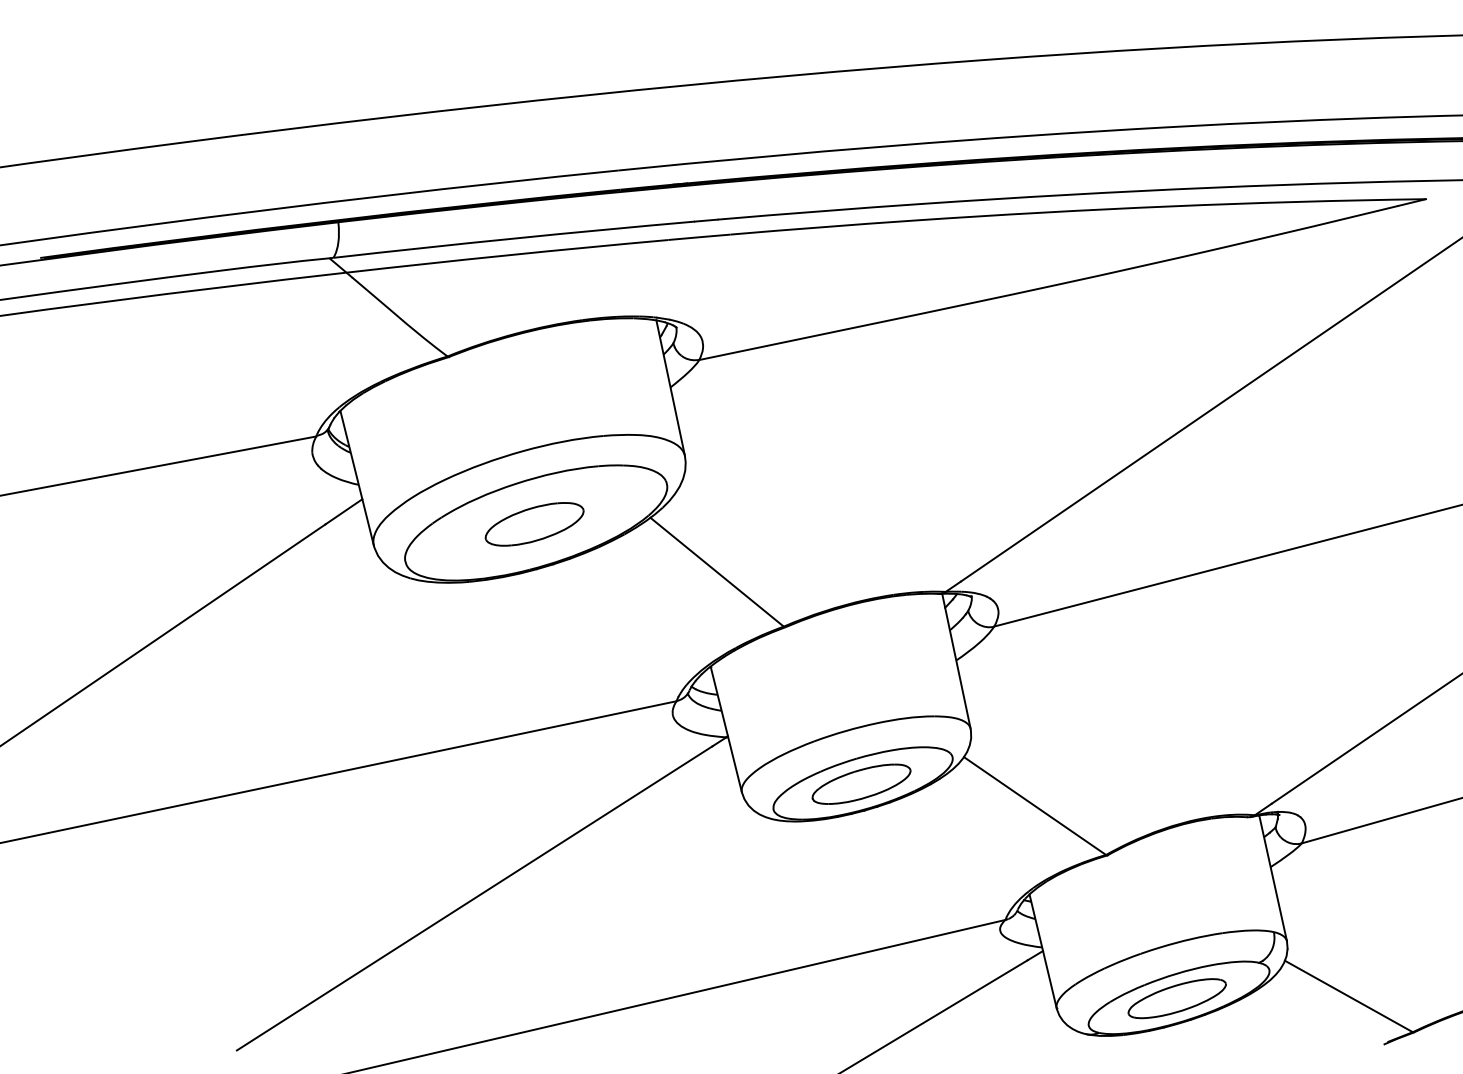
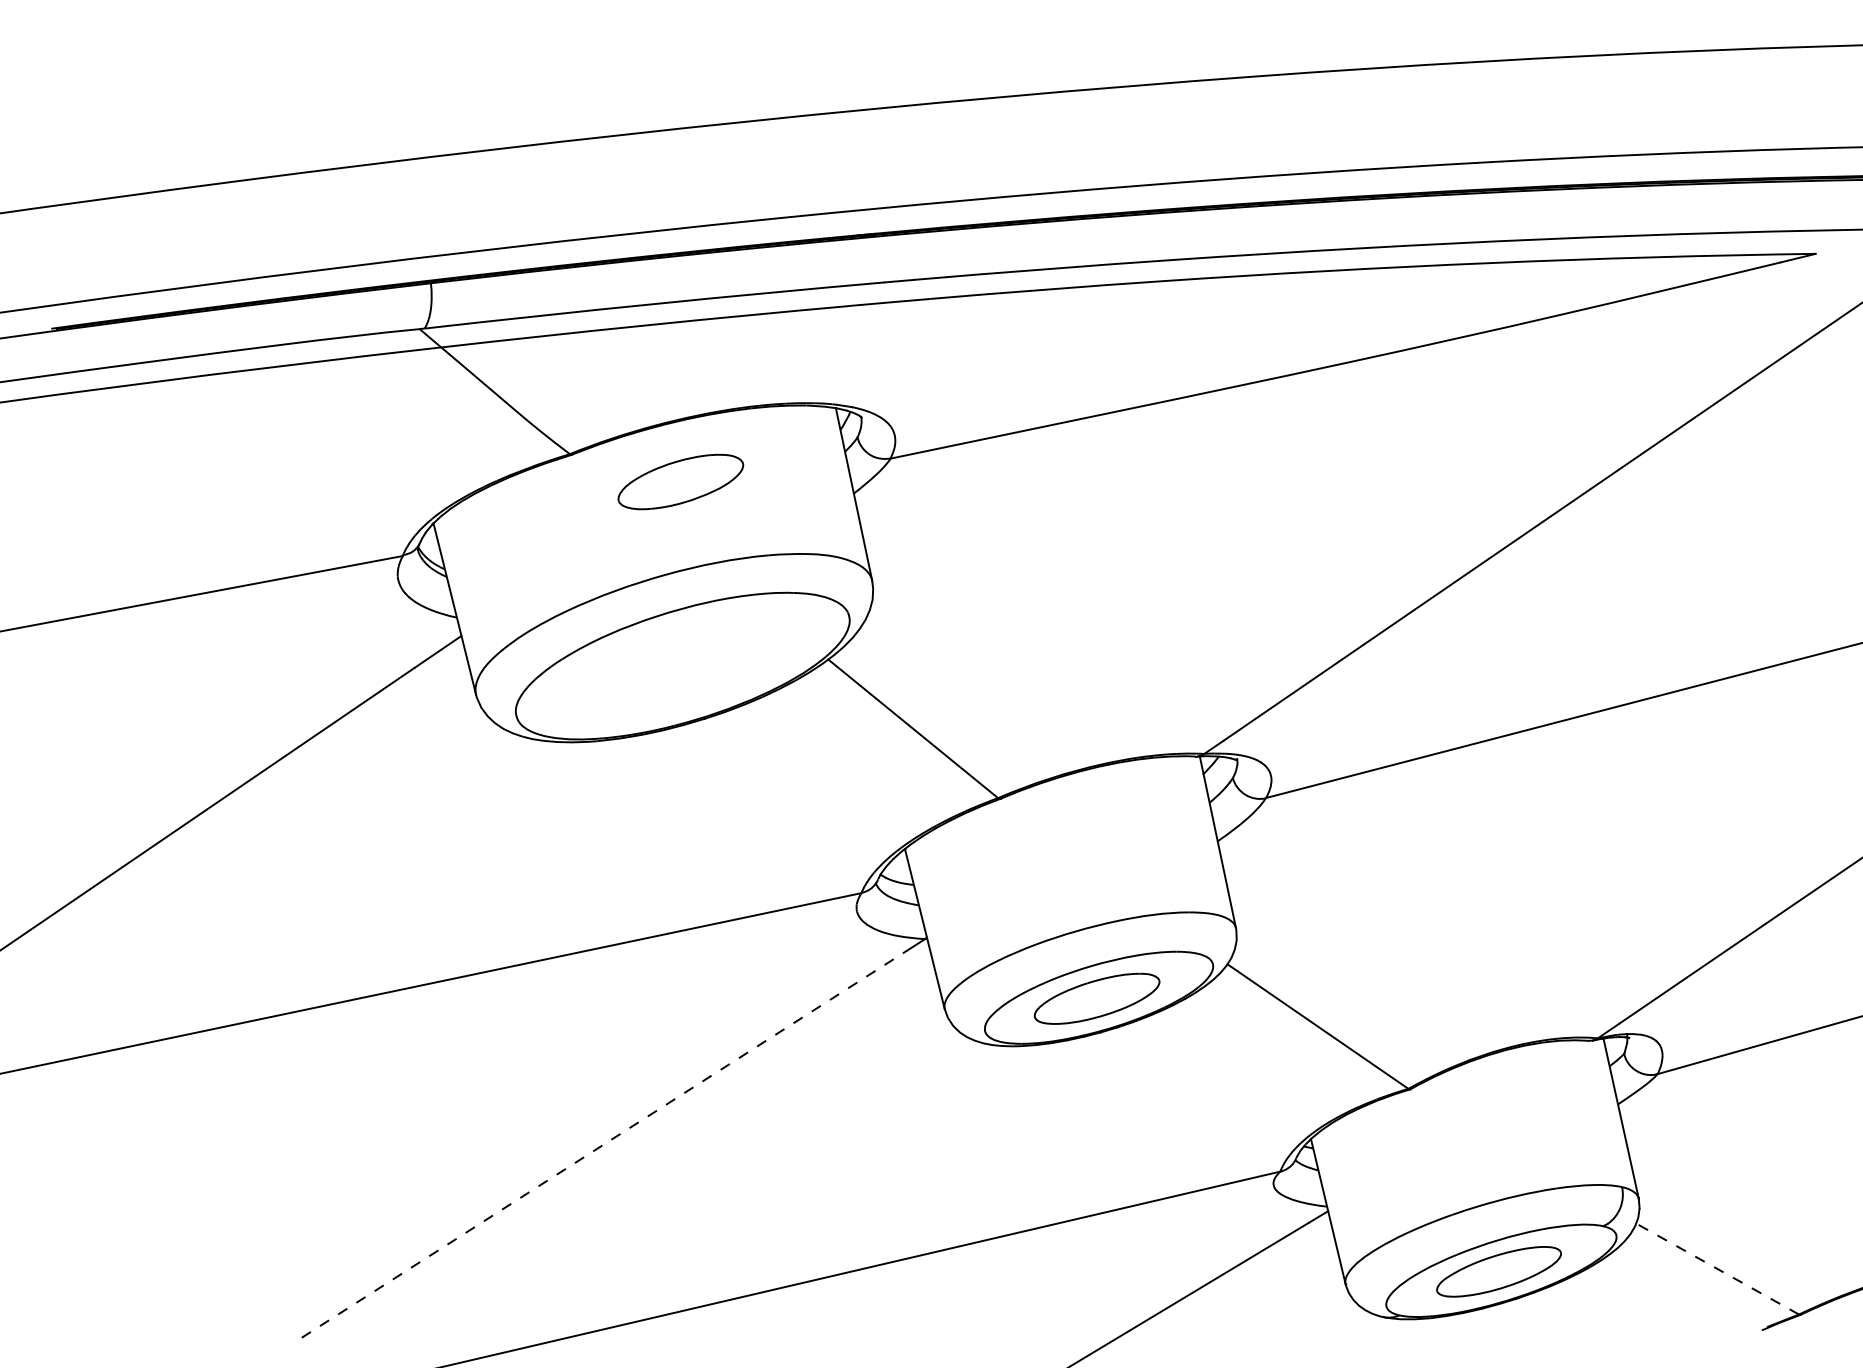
part: (534, 524) -> (680, 482), moved
line: (475, 898) -> (605, 1144), solid -> dashed
line: (1348, 996) -> (1717, 1269), solid -> dashed

